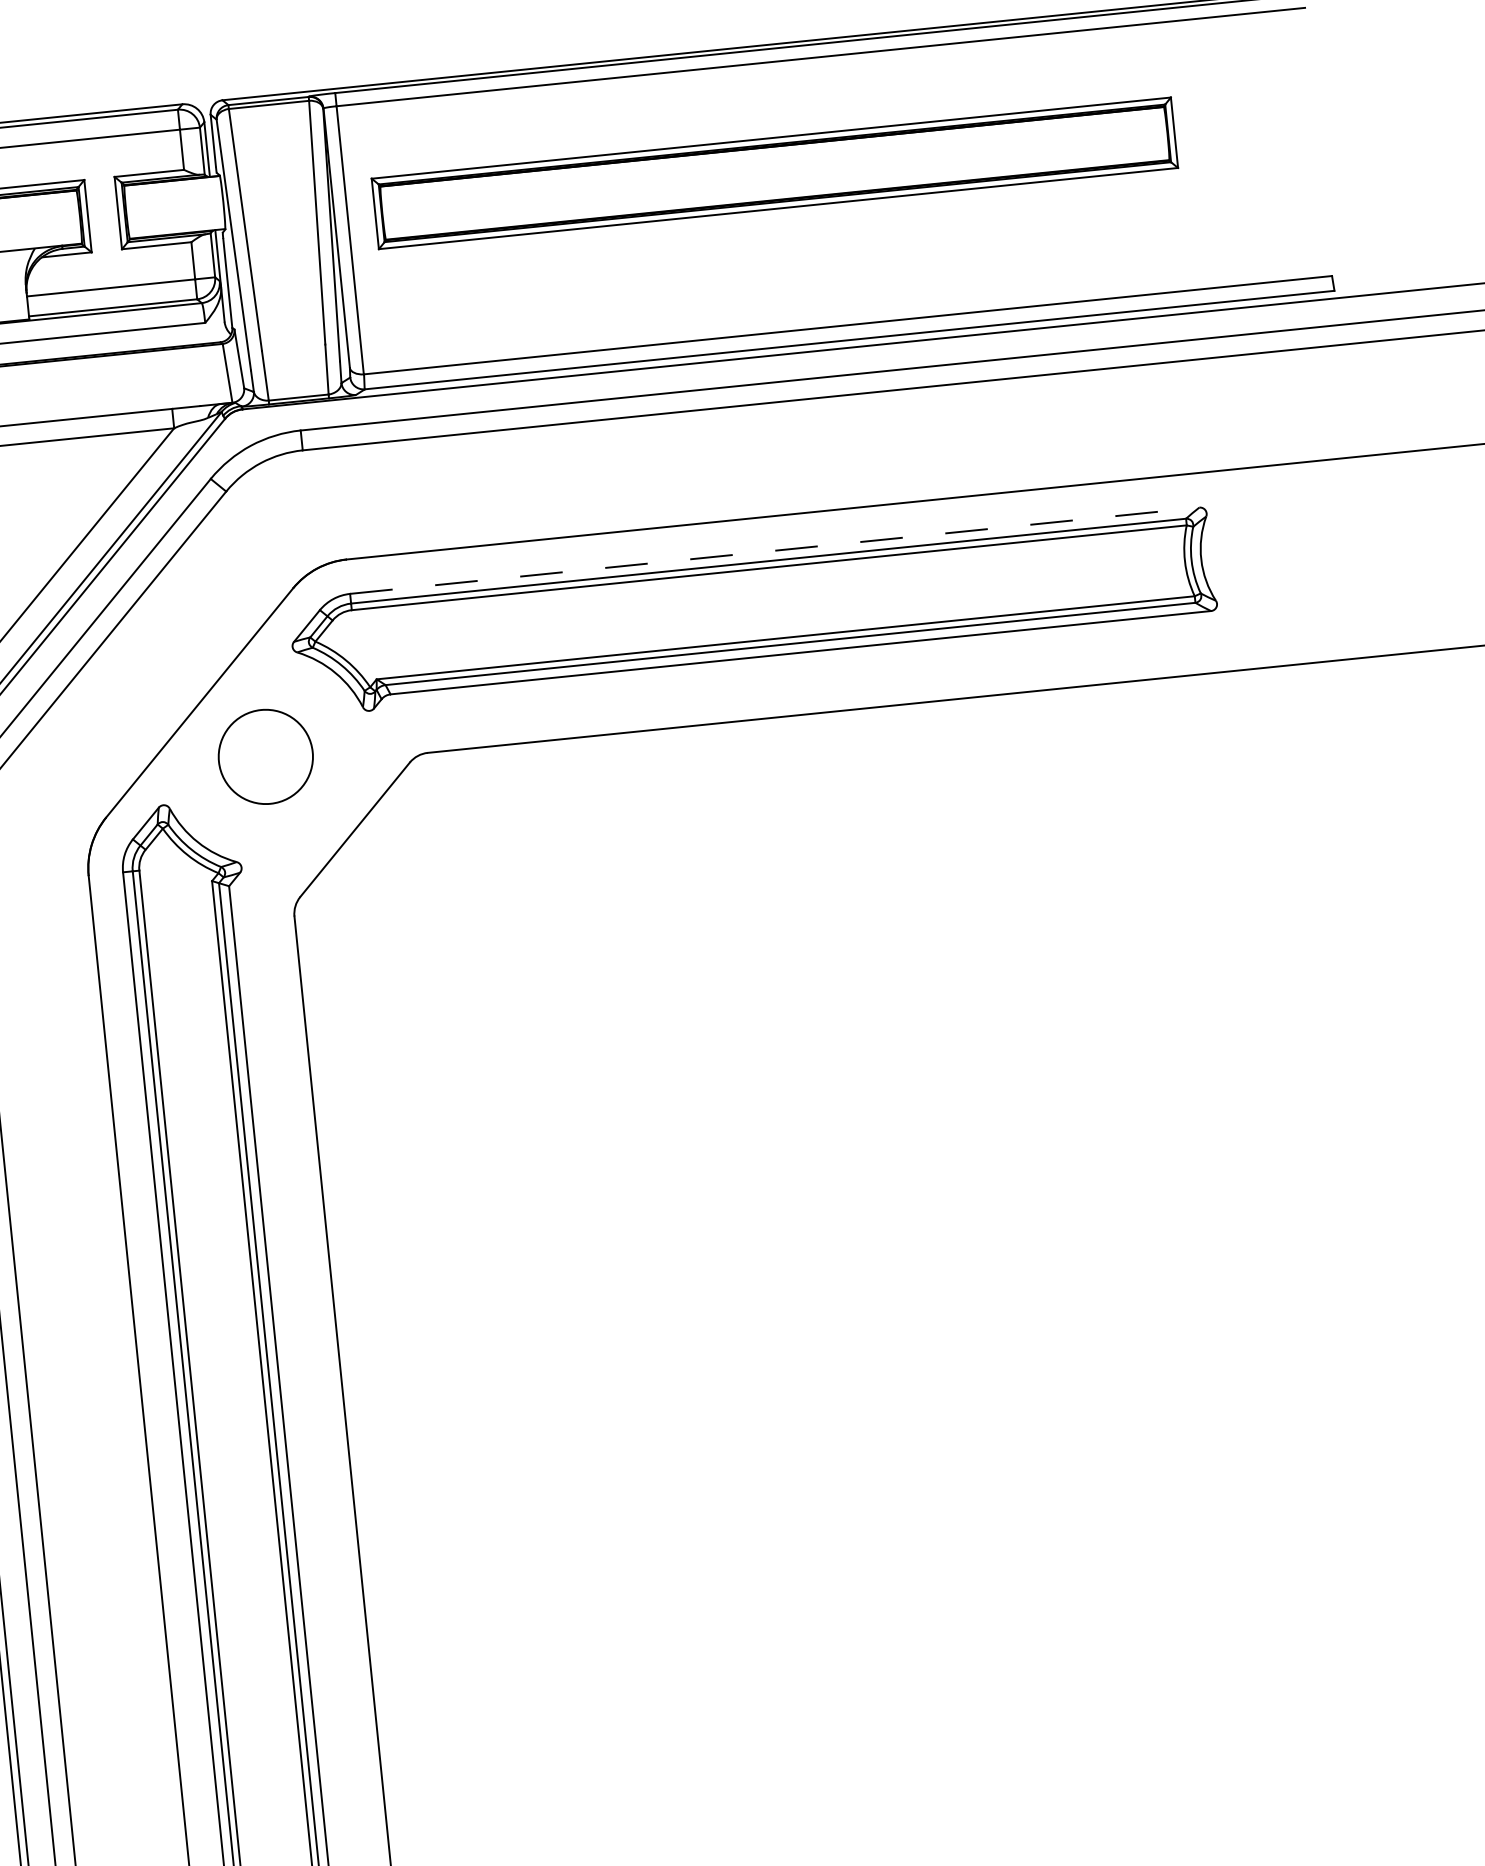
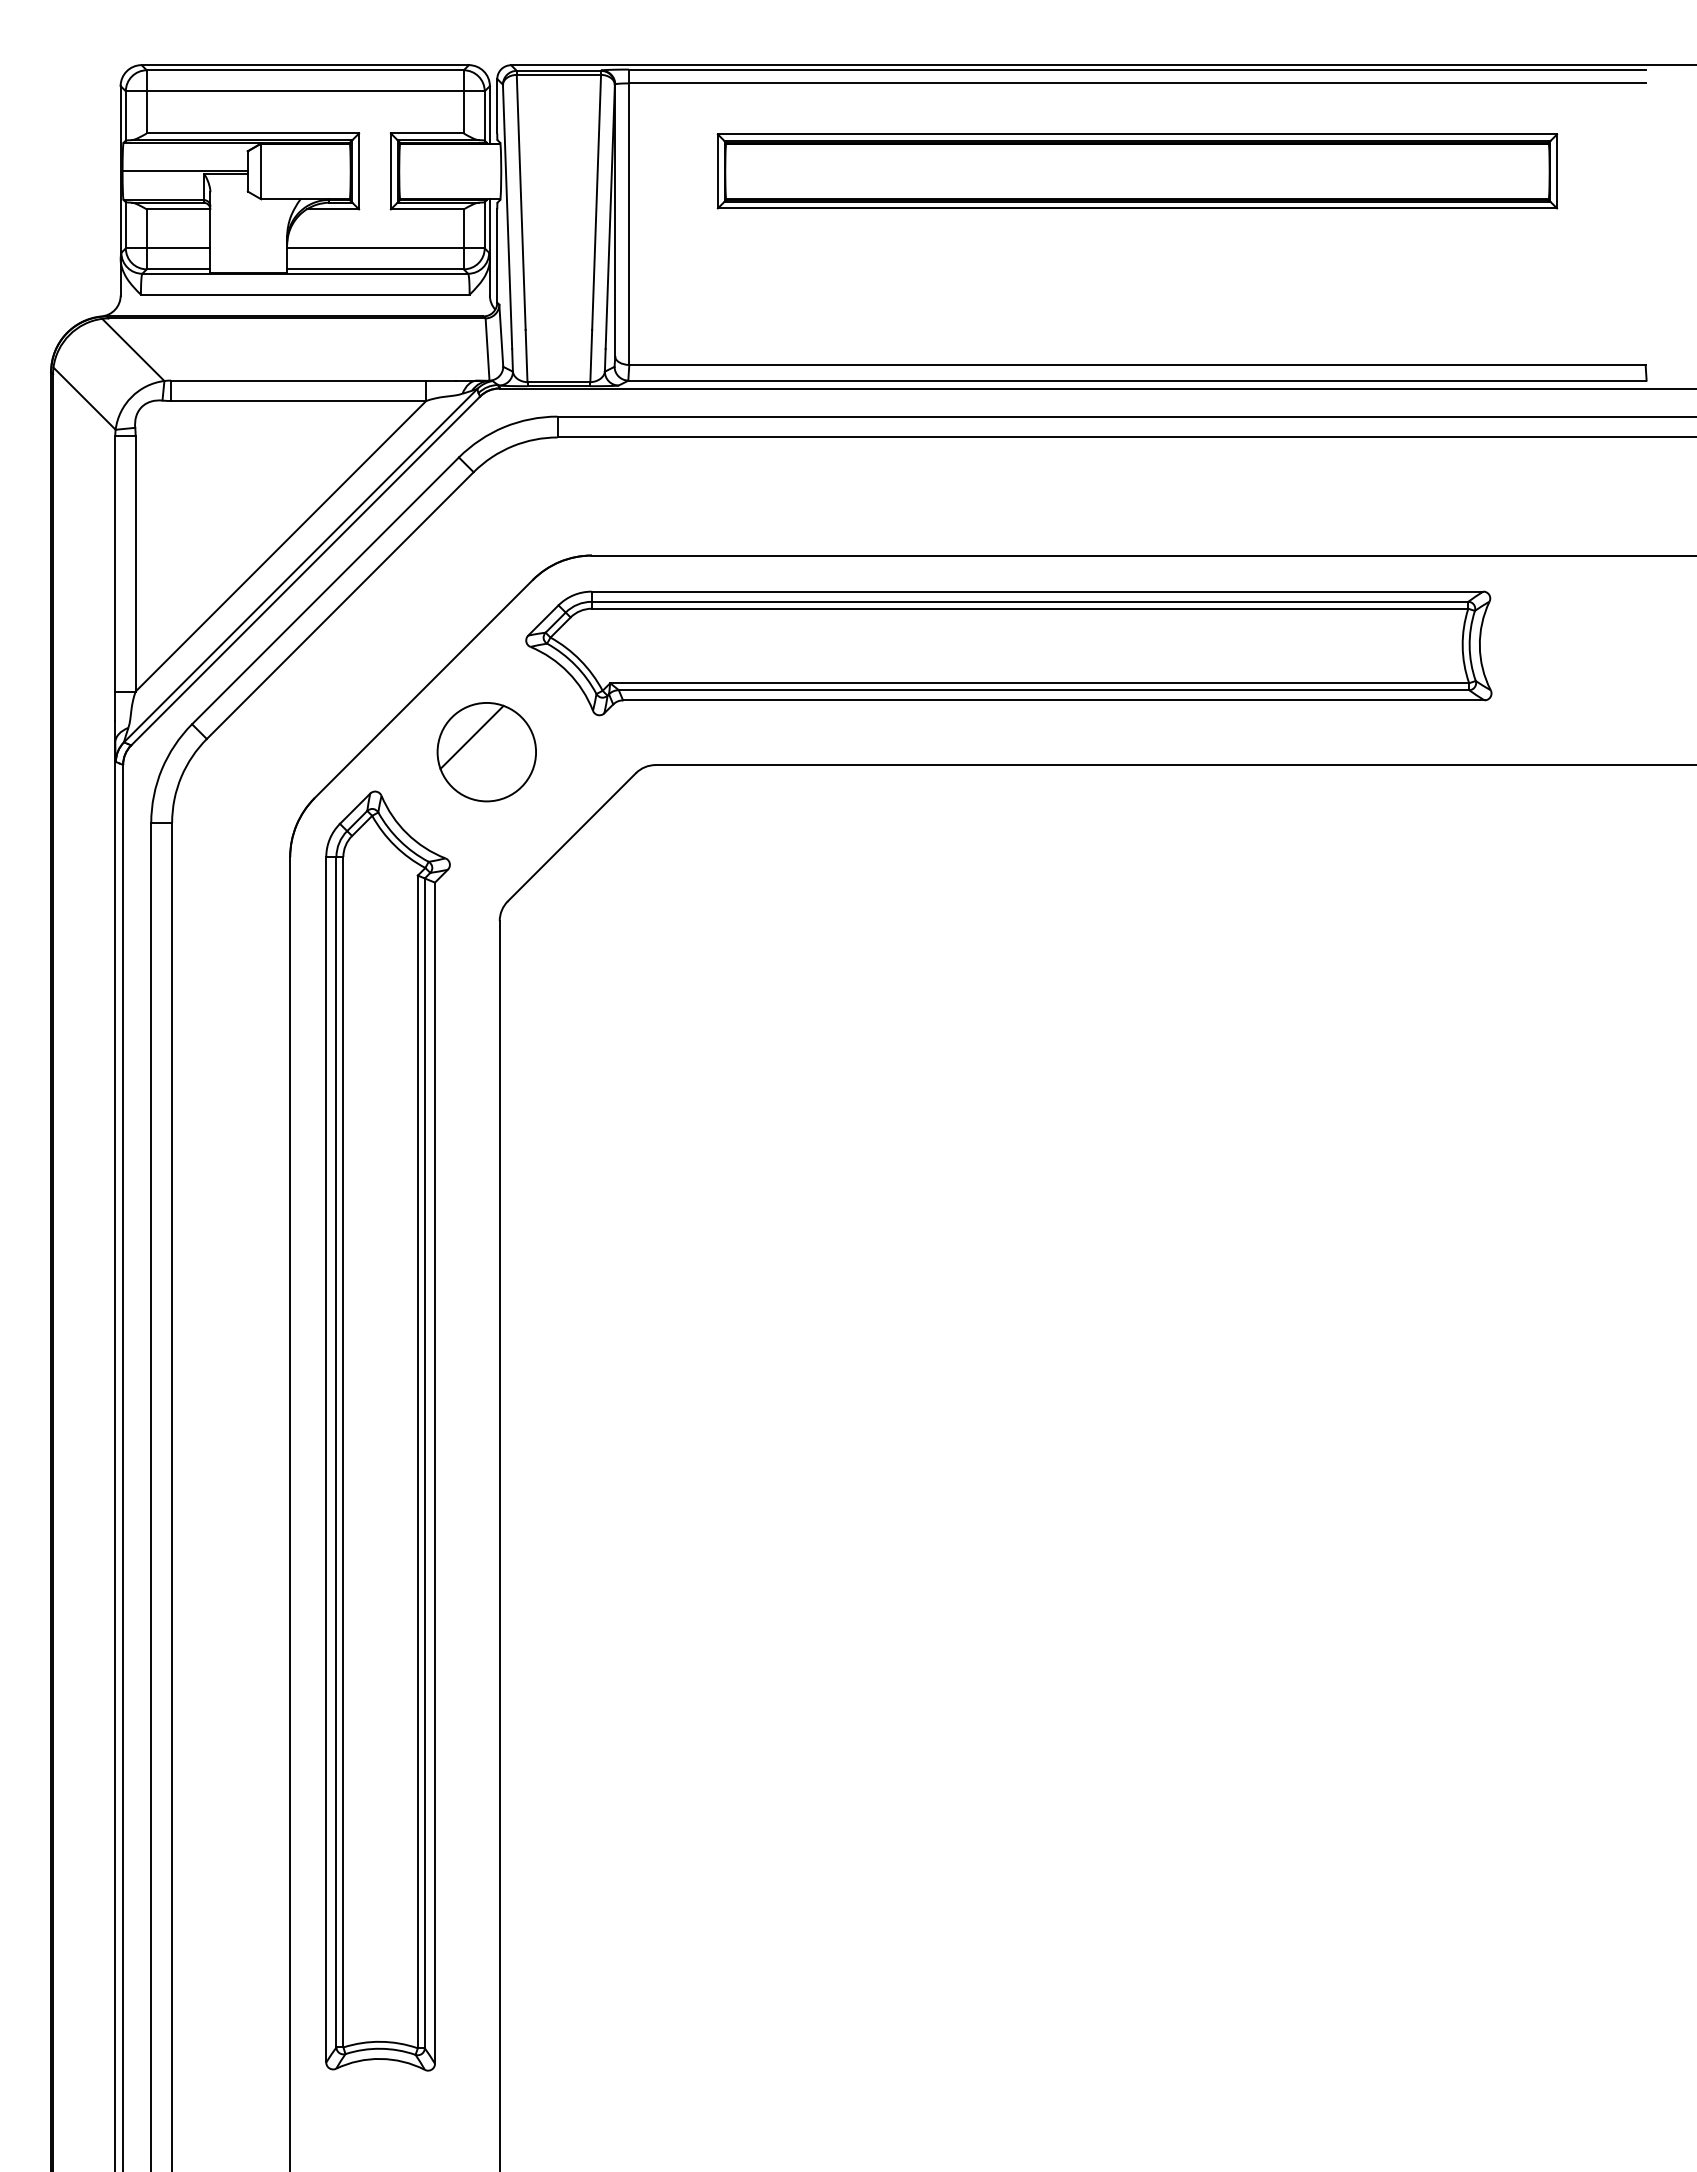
part: (774, 173) -> (1137, 171), moved
line: (774, 550) -> (1037, 591), dashed -> solid
line: (249, 743) -> (471, 736), added

